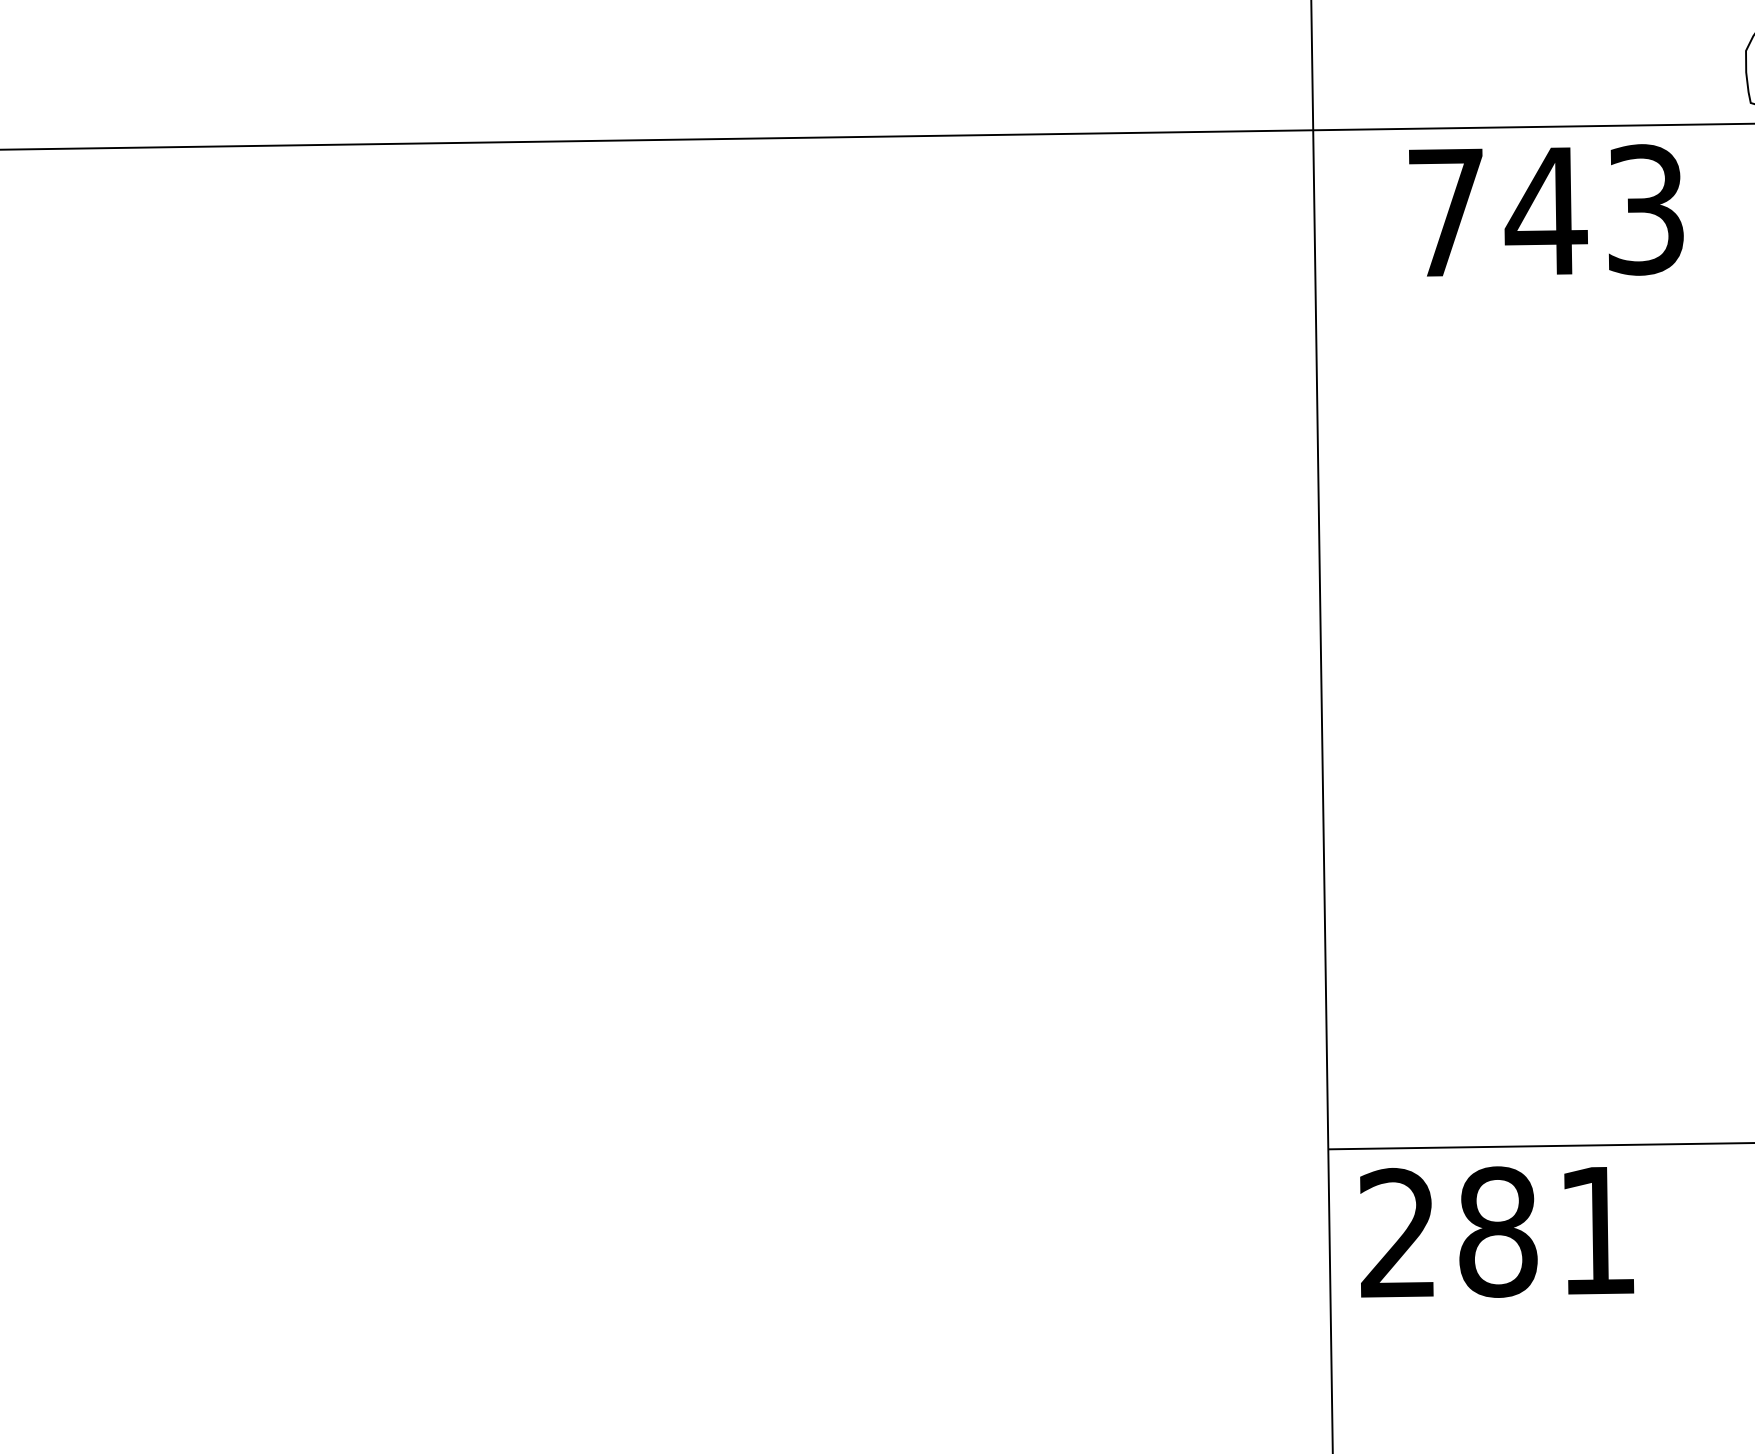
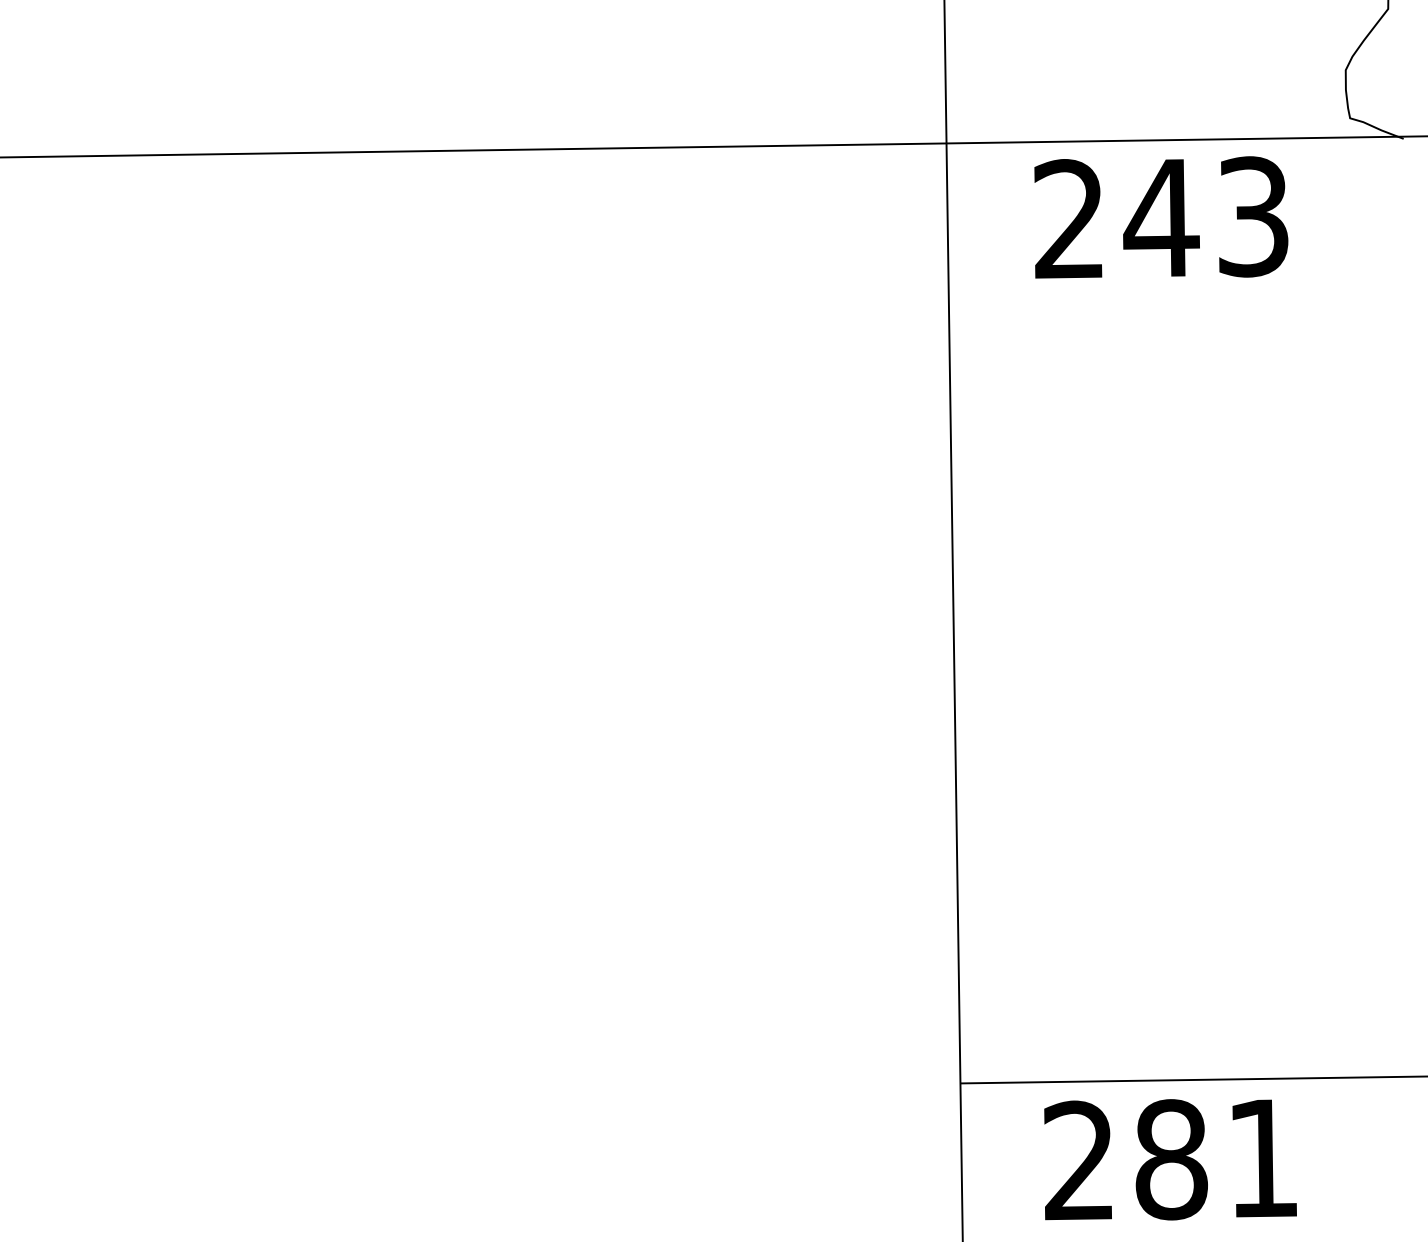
text: (1445, 211) -> (1068, 218), 743 -> 243
text: (1497, 1231) -> (1170, 1159), moved

